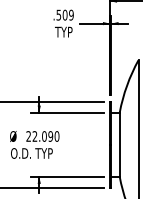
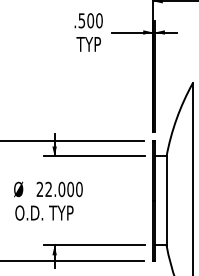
text: (71, 14) -> (99, 20), .509 -> .500
text: (50, 136) -> (70, 189), 22.090 -> 22.000

